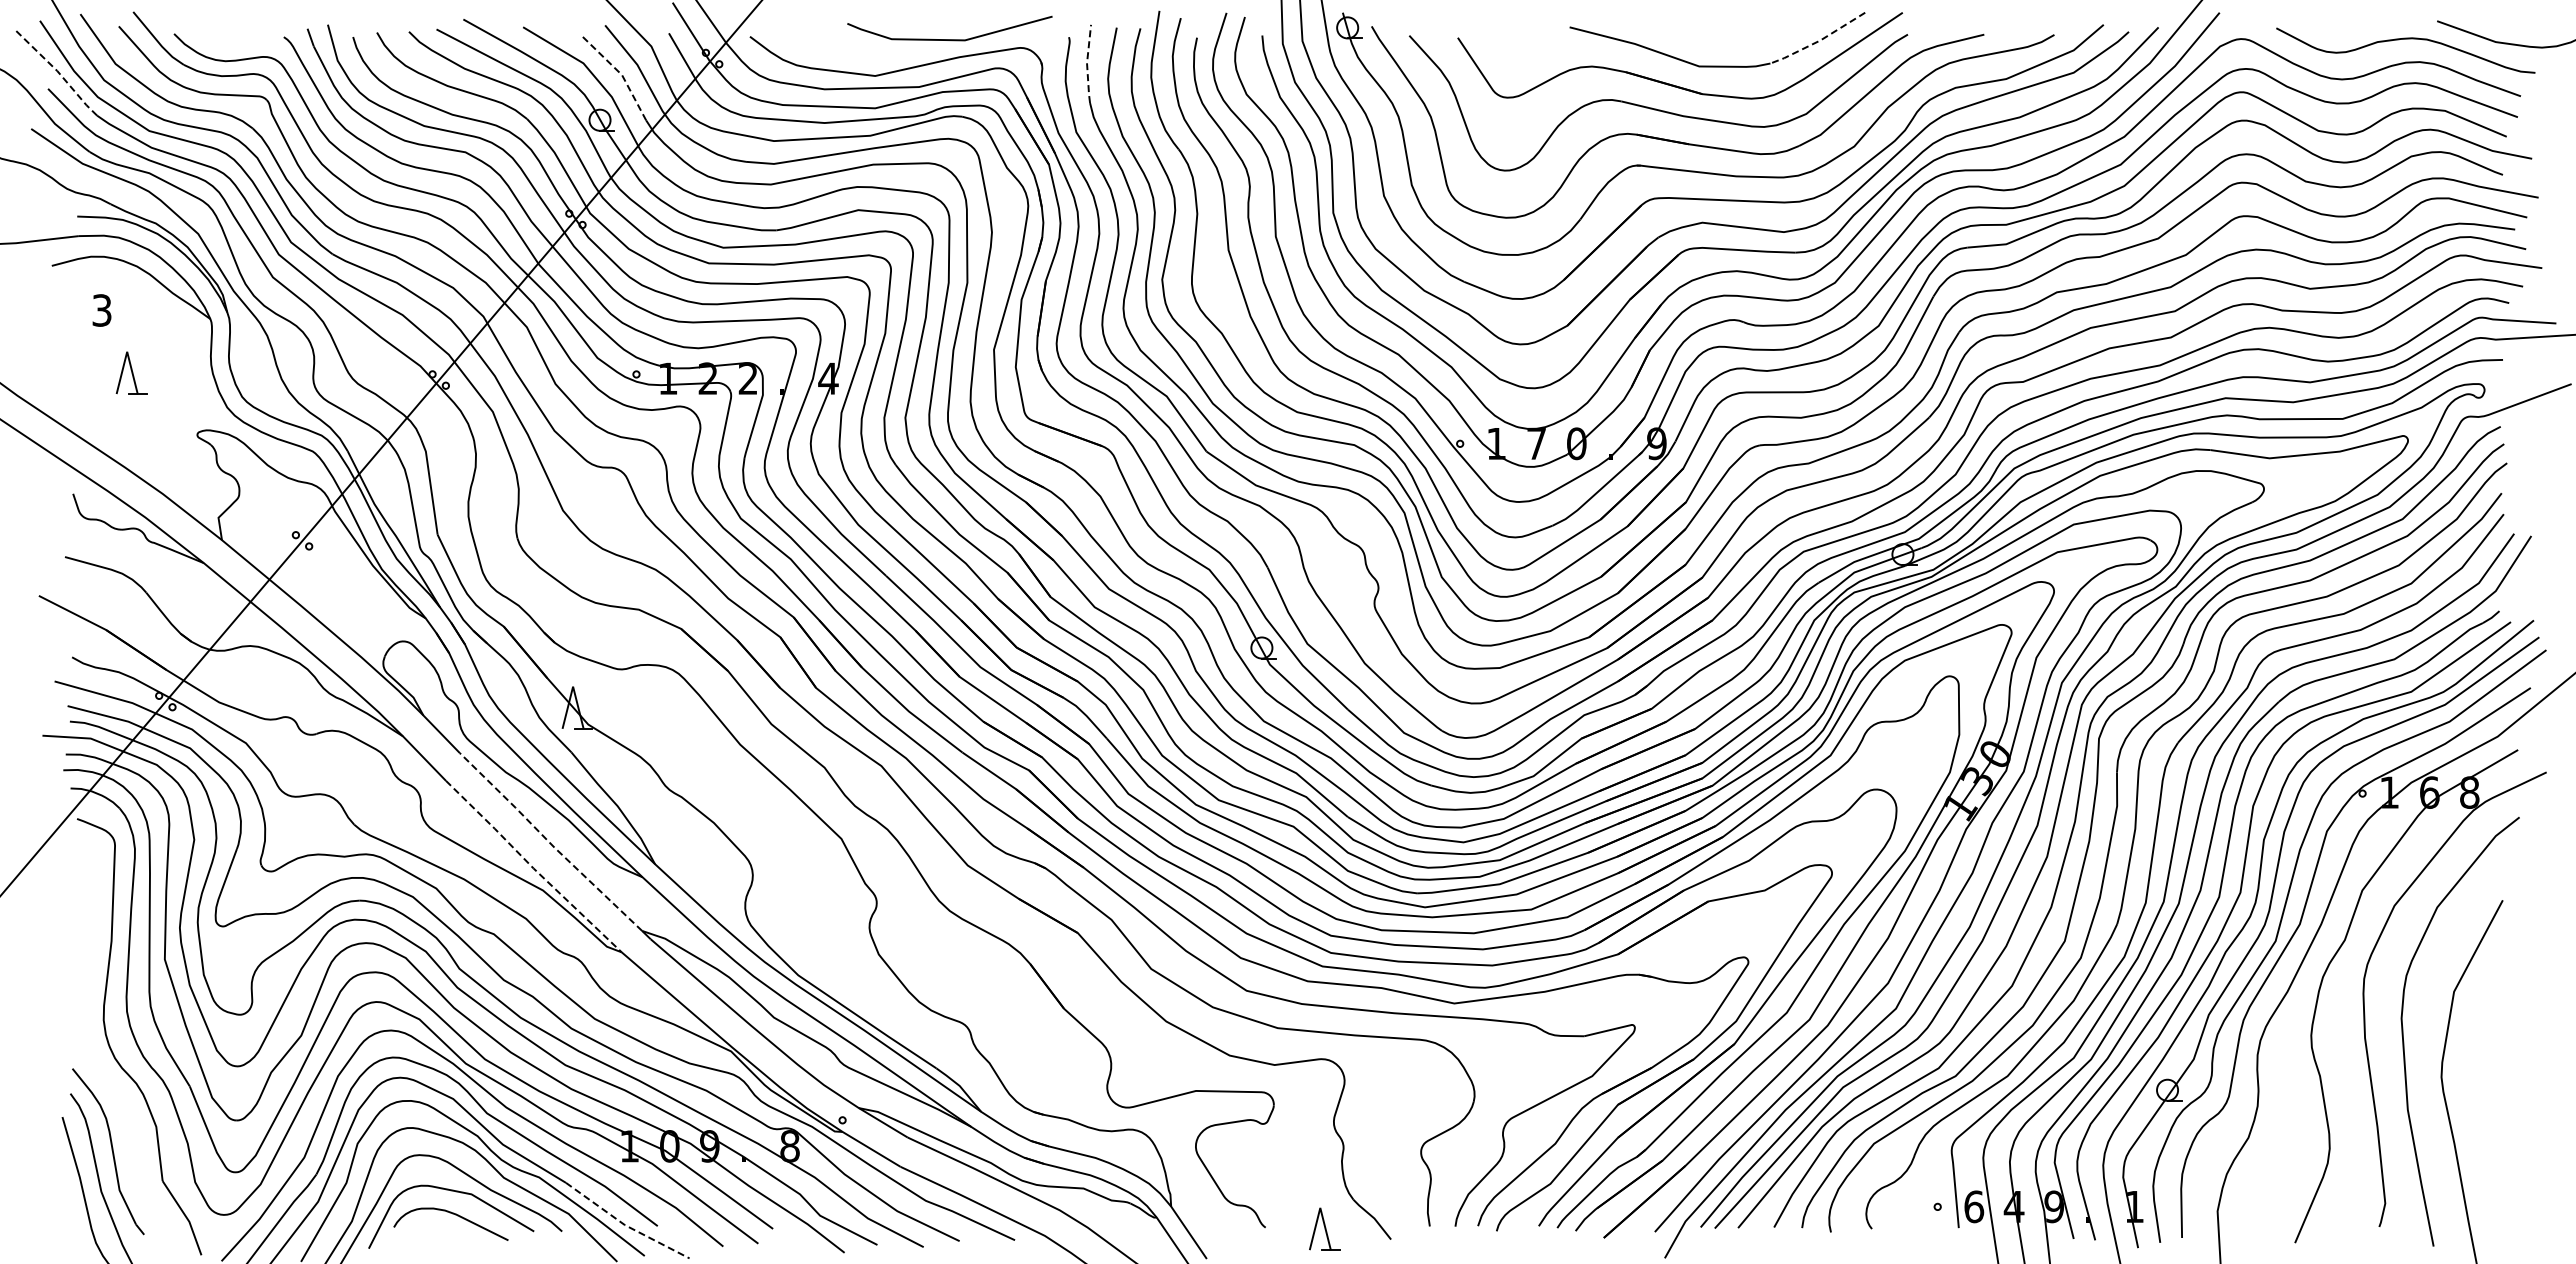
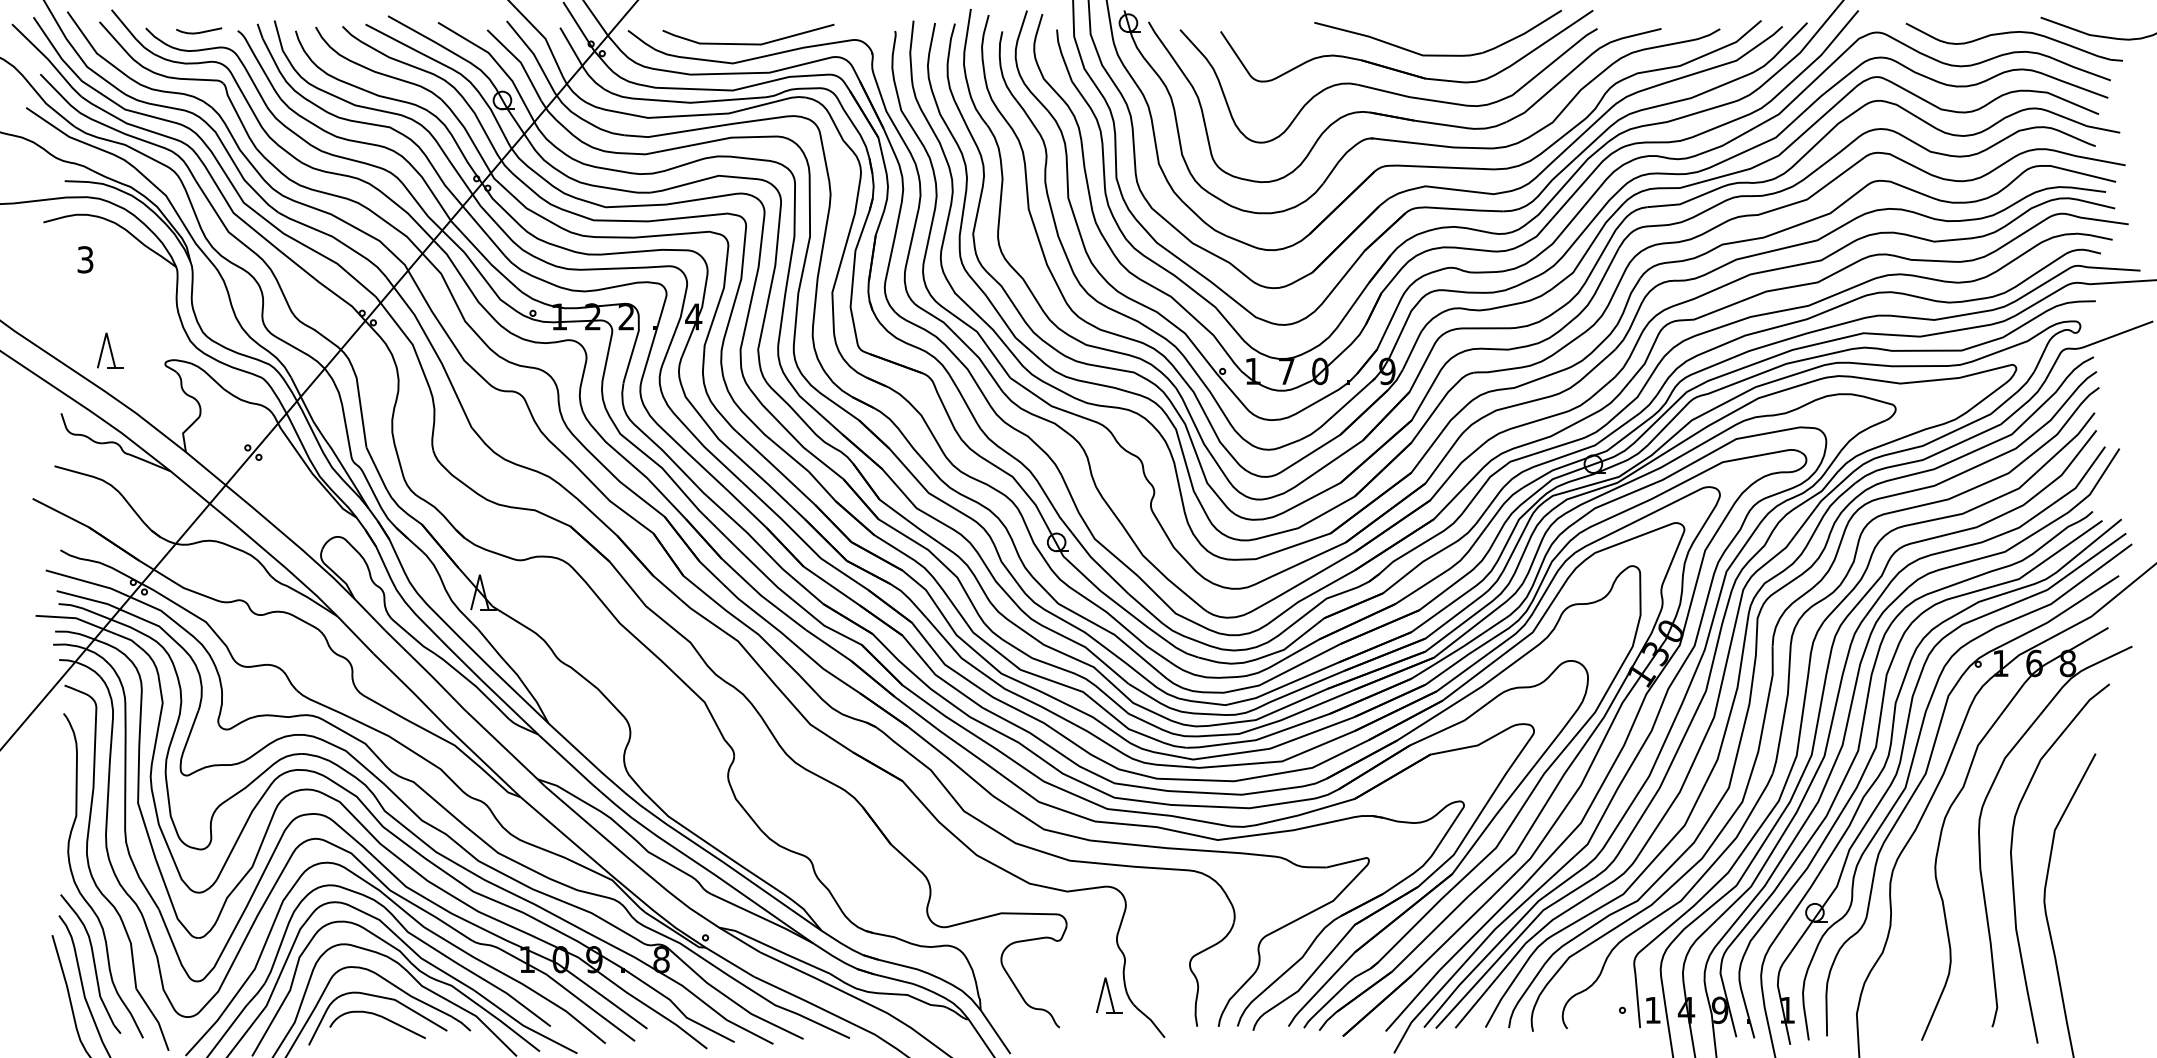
curve: (237, 38) -> (198, 32), added
line: (949, 39) -> (748, 43), moved
line: (1818, 41) -> (1522, 34), dashed -> solid
line: (1087, 64) -> (910, 53), dashed -> solid
line: (57, 71) -> (48, 59), dashed -> solid
line: (620, 73) -> (519, 61), dashed -> solid
part: (131, 372) -> (110, 350), moved
line: (549, 842) -> (460, 705), dashed -> solid
line: (532, 867) -> (445, 726), dashed -> solid
curve: (93, 1060) -> (78, 887), added
text: (1974, 1206) -> (1653, 1010), 6 -> 1
line: (625, 1225) -> (523, 1025), dashed -> solid
part: (1324, 1228) -> (1109, 994), moved

